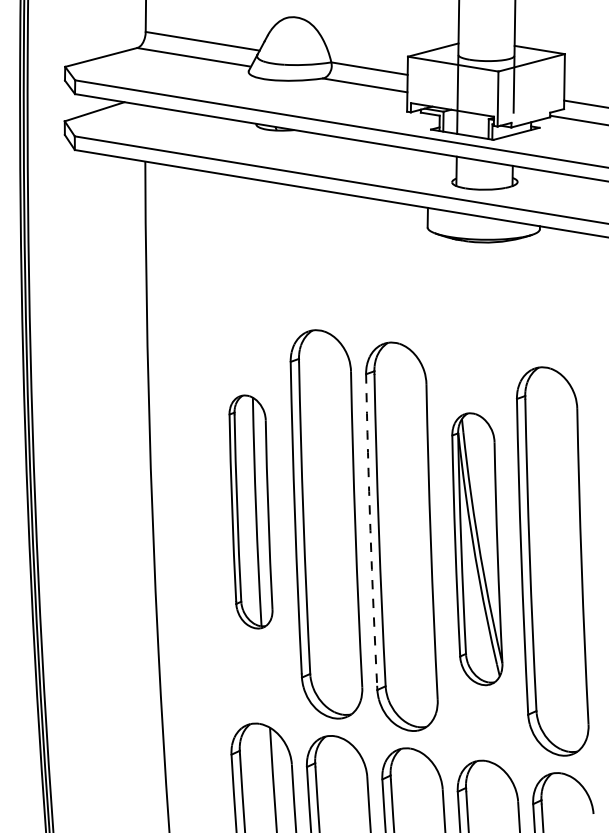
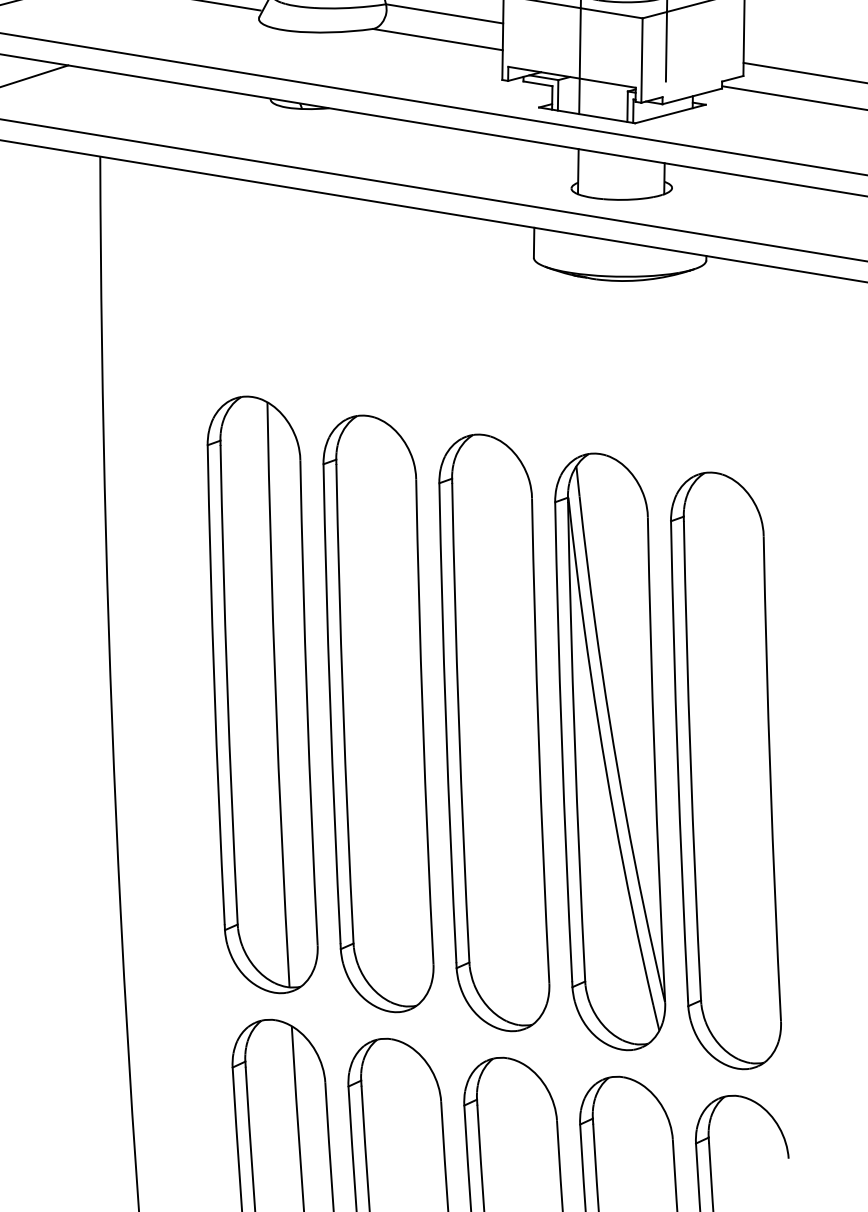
part: (250, 511) -> (261, 694), size x1.67
arc: (370, 530) -> (446, 723), dashed -> solid
part: (477, 549) -> (610, 752), size x1.43

